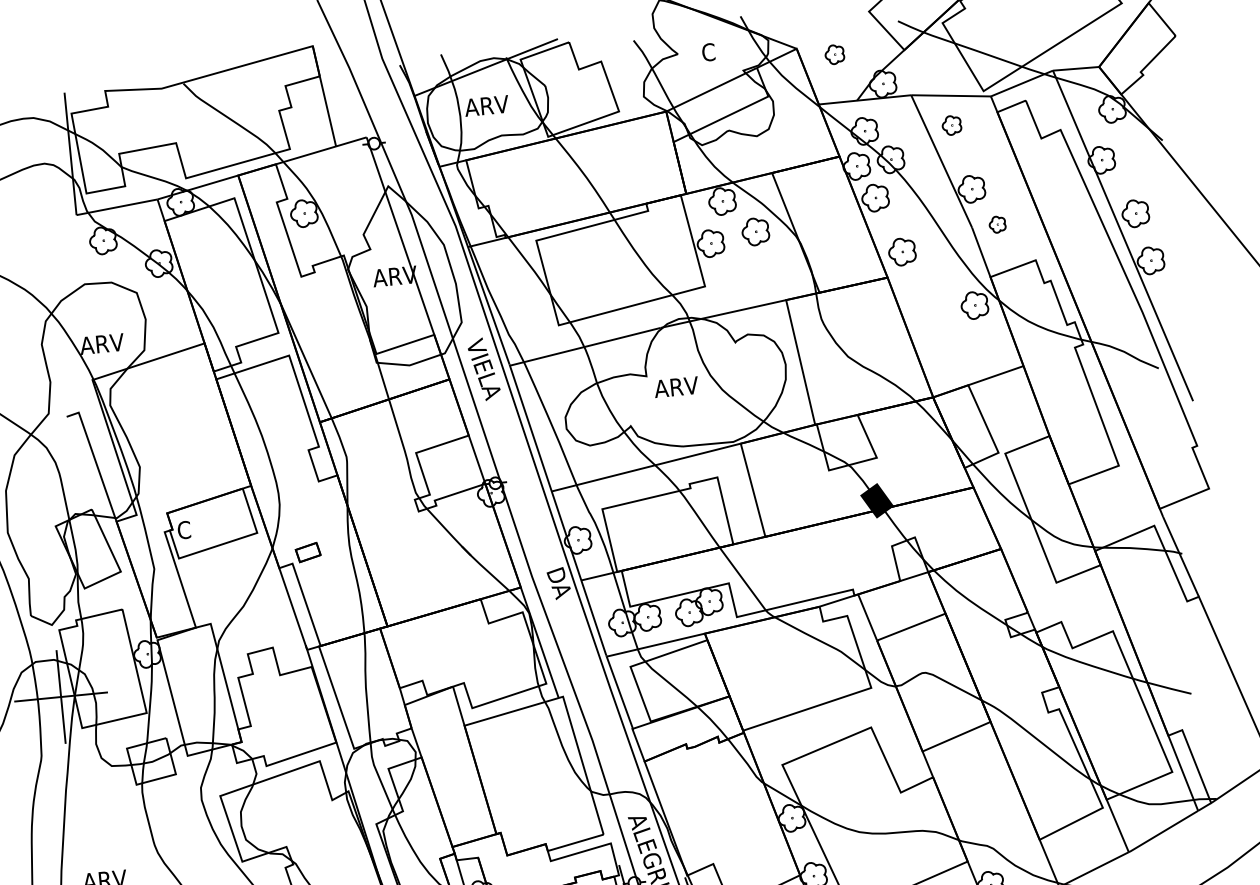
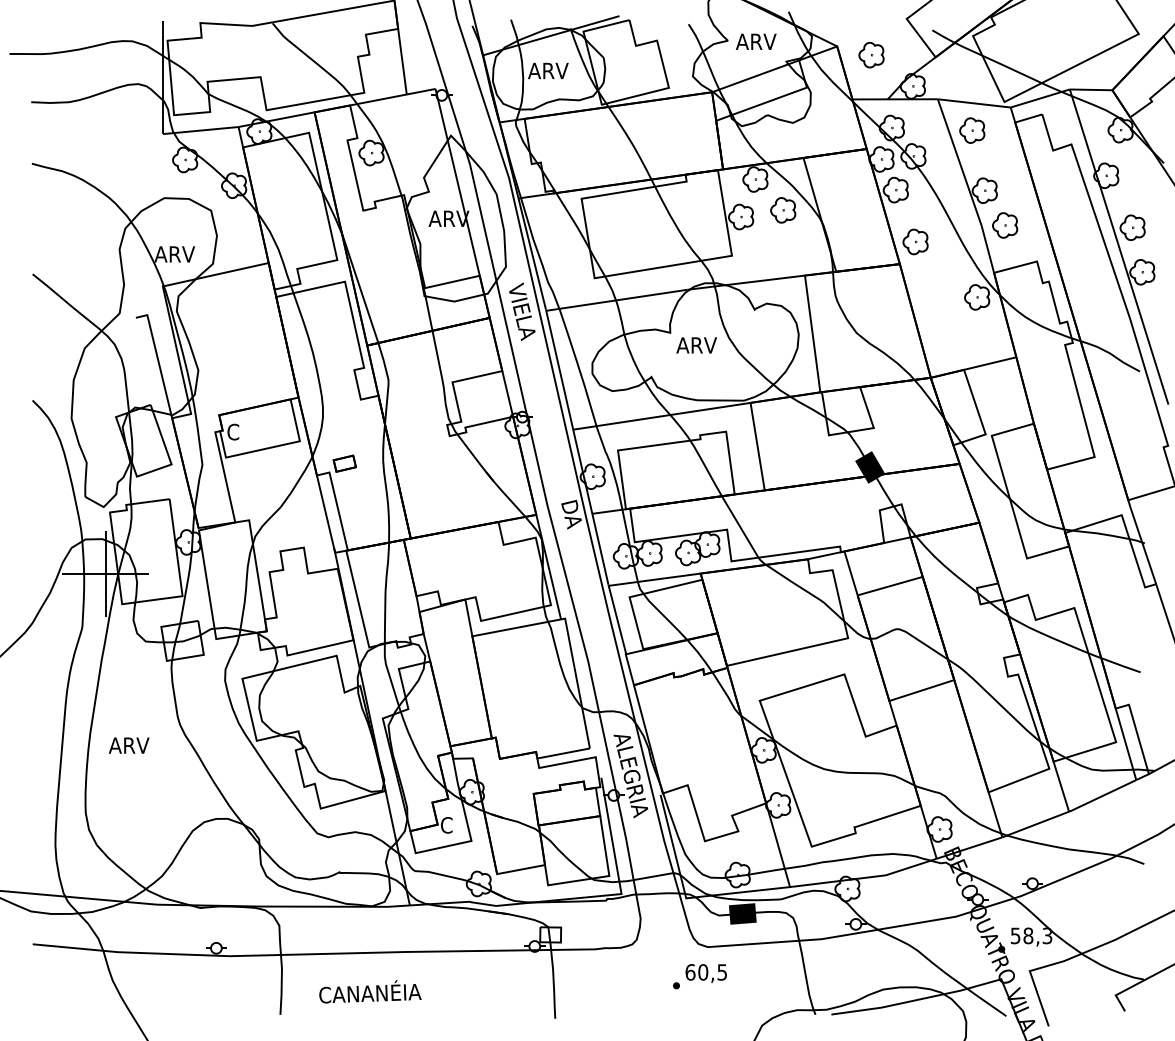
text: (707, 52) -> (755, 41), C -> ARV
part: (834, 54) -> (871, 55), size x1.43
part: (952, 125) -> (972, 130), size x1.43
part: (997, 224) -> (1005, 225), size x1.67

